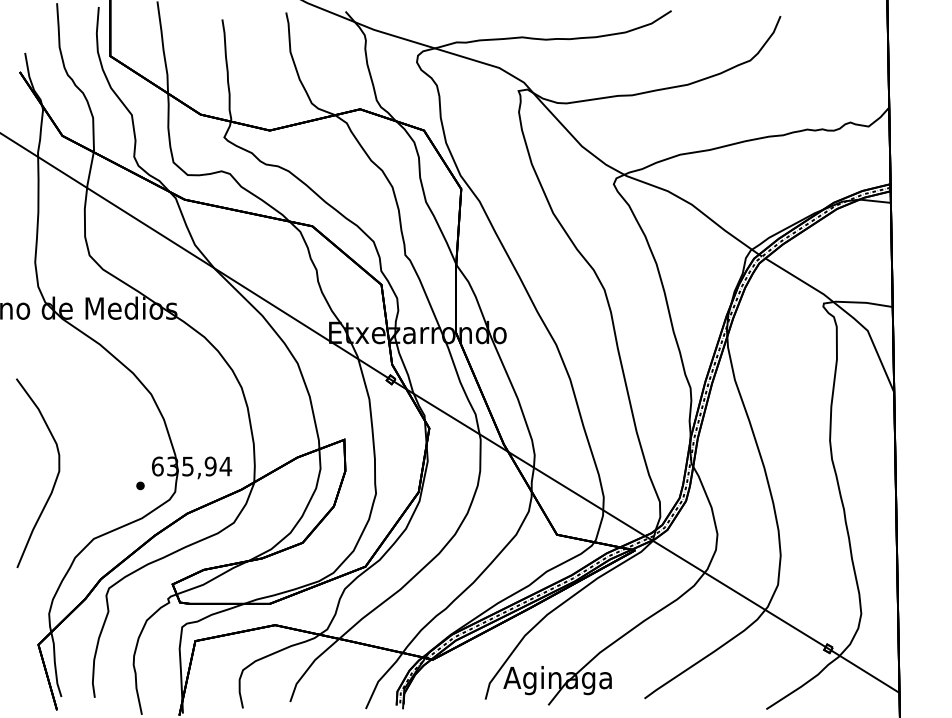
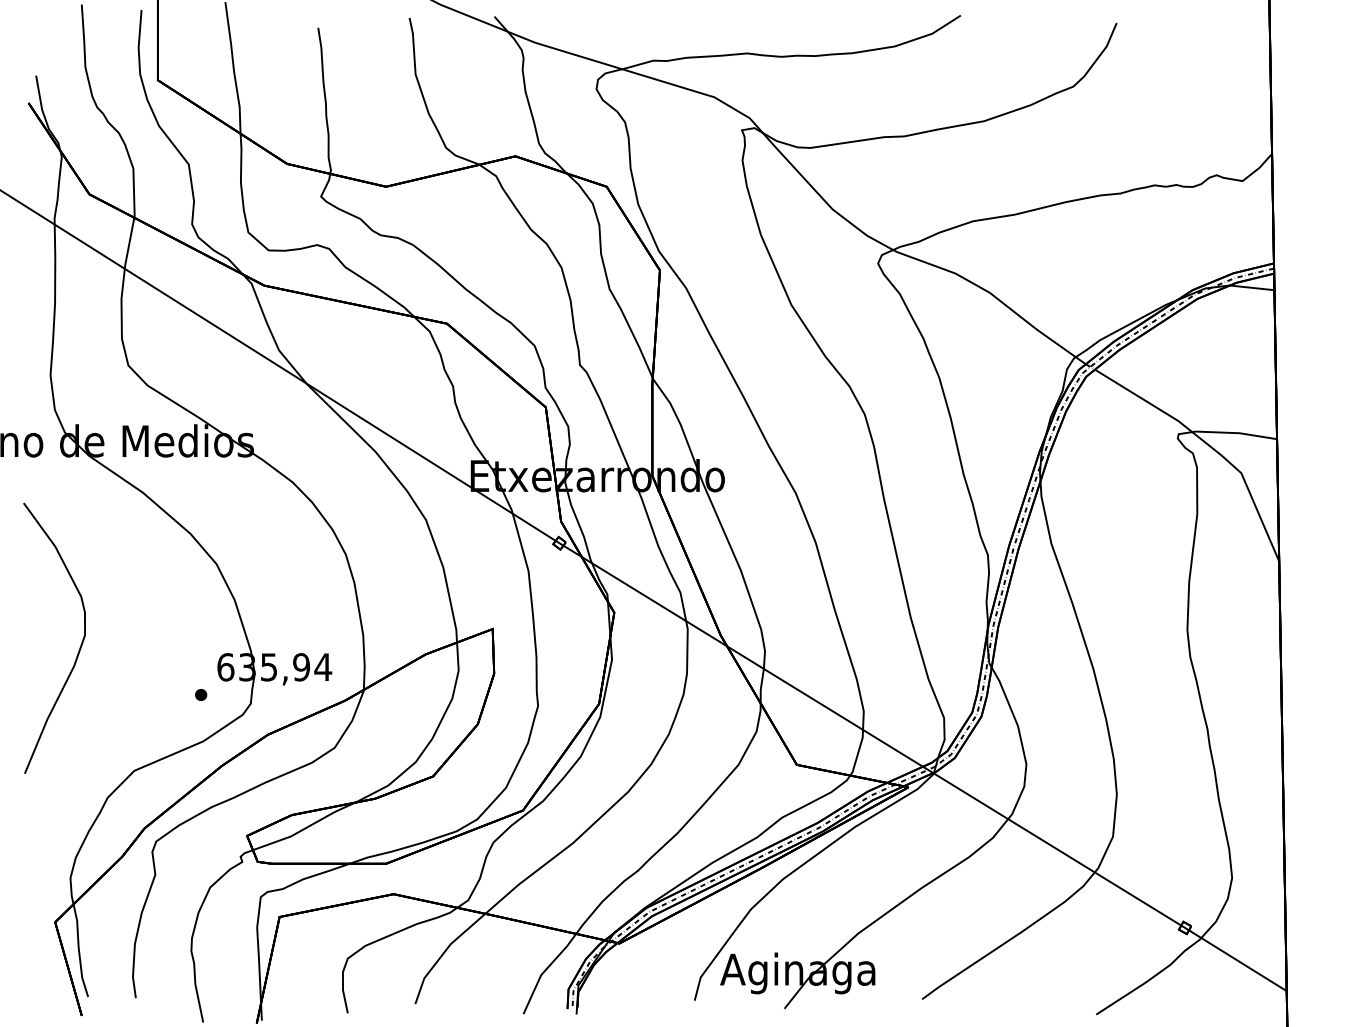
curve: (55, 478) -> (79, 645), moved

